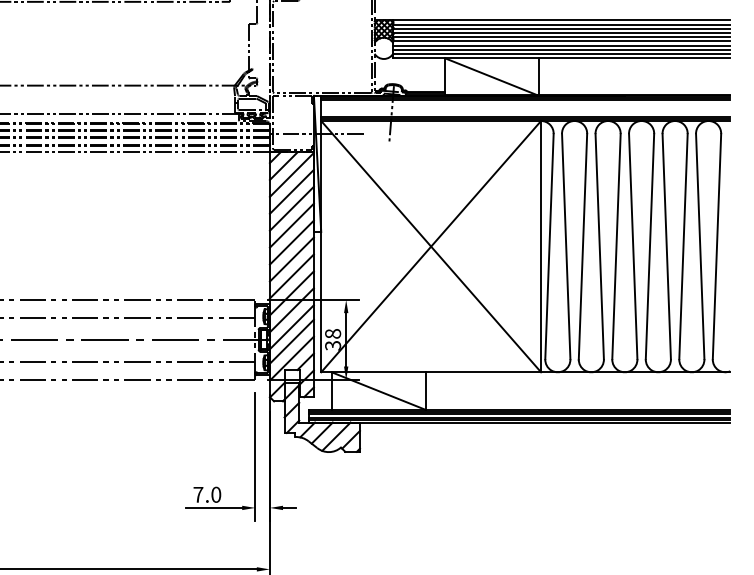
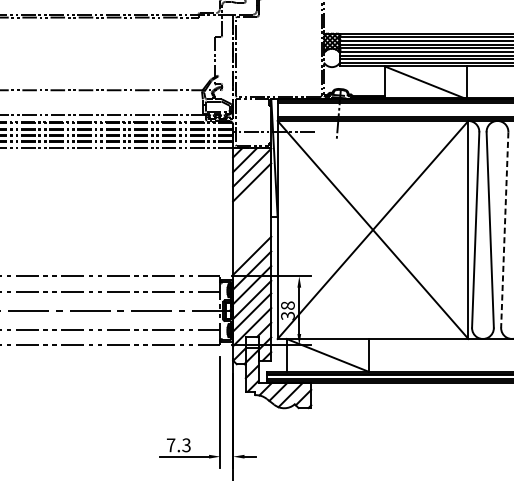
line: (291, 208) -> (251, 196), removed
line: (291, 225) -> (251, 211), removed
line: (291, 242) -> (251, 226), removed
line: (582, 246) -> (504, 229), solid -> dashed
line: (291, 259) -> (251, 241), removed
text: (216, 494) -> (186, 445), 7.0 -> 7.3

